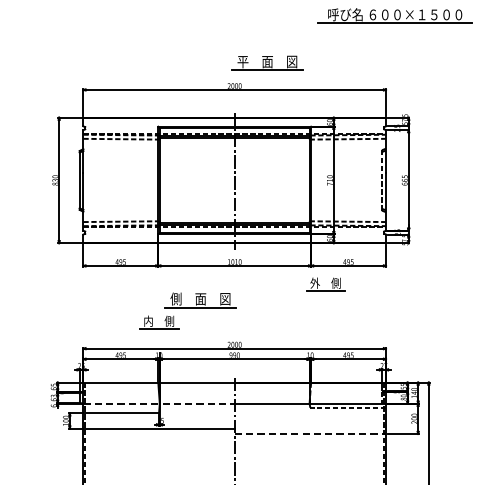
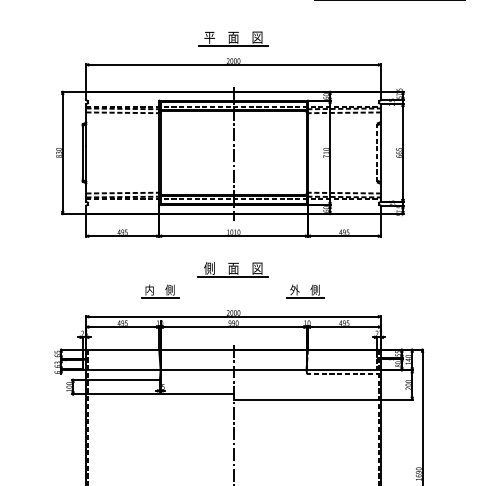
part: (267, 62) -> (233, 38), moved
part: (326, 284) -> (305, 291), moved
part: (199, 300) -> (232, 269), moved
line: (158, 403) -> (159, 370), dashed -> solid
line: (310, 433) -> (307, 399), dashed -> solid

